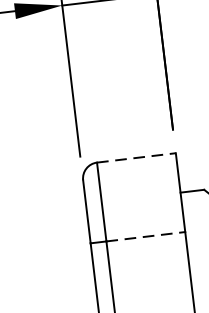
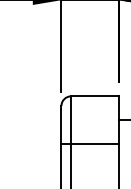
line: (135, 158) -> (94, 96), dashed -> solid
line: (145, 237) -> (94, 144), dashed -> solid

